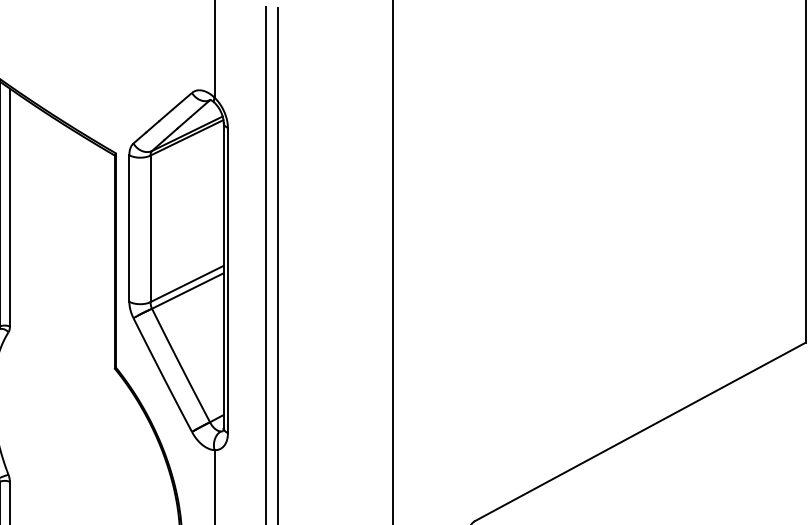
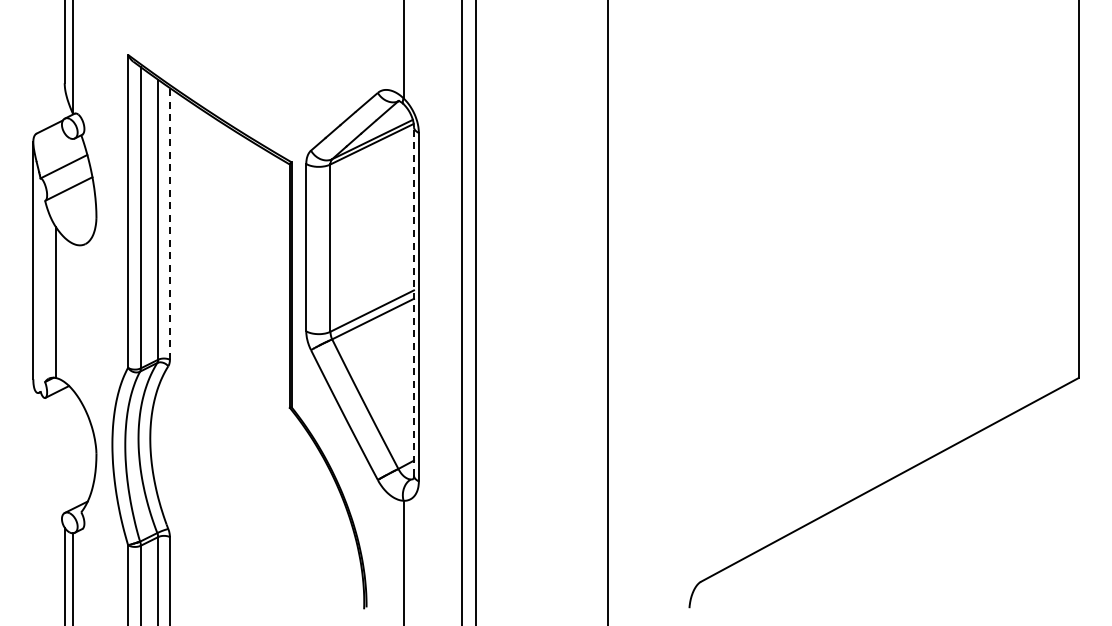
line: (9, 207) -> (169, 223), solid -> dashed
line: (223, 274) -> (413, 300), solid -> dashed

